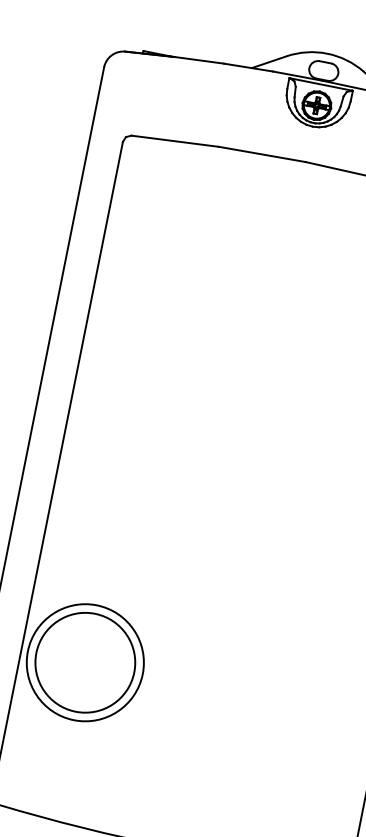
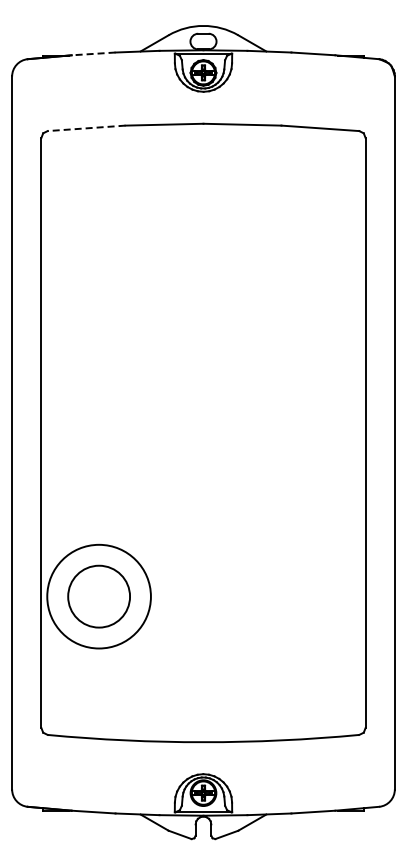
line: (199, 59) -> (93, 53), solid -> dashed
line: (174, 141) -> (86, 128), solid -> dashed
circle: (84, 662) -> (98, 596), size x0.7

